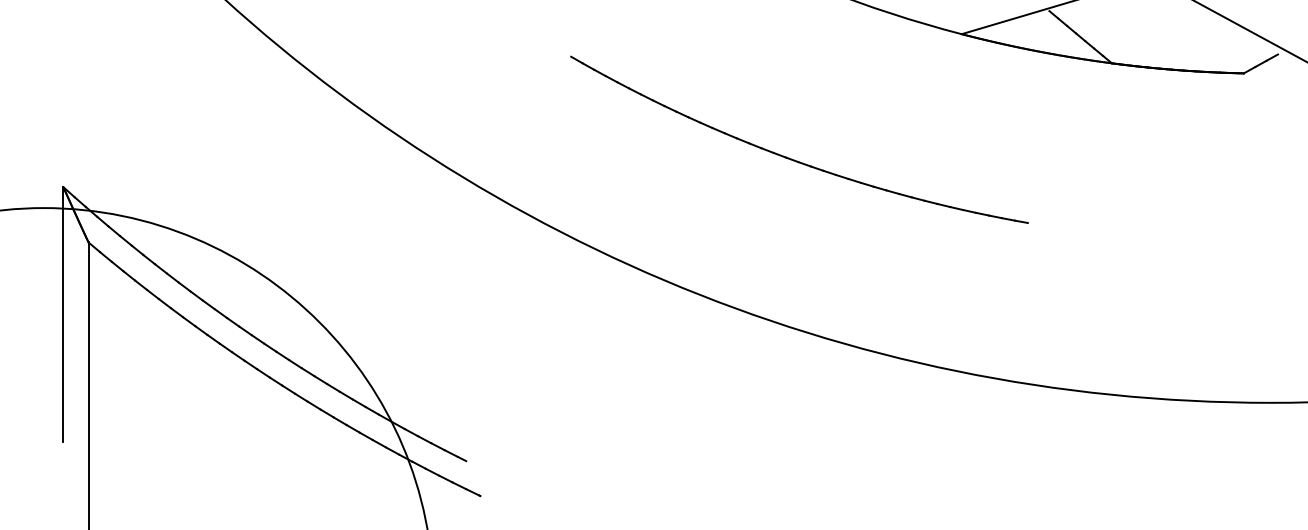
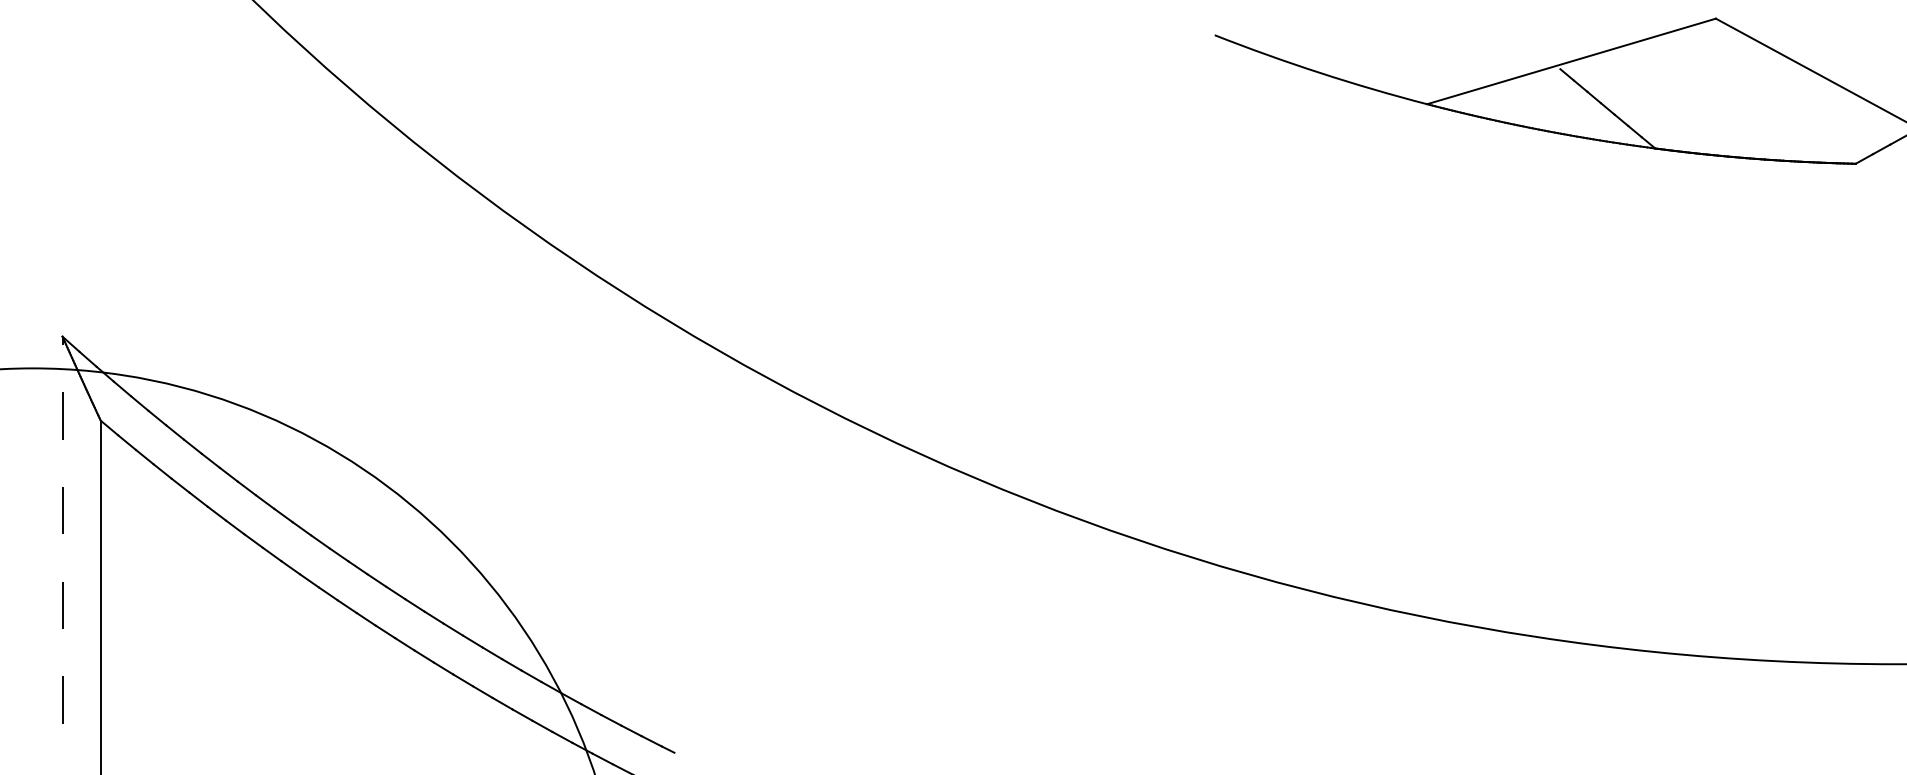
part: (789, 157) -> (1165, 291), removed
line: (63, 314) -> (62, 530), solid -> dashed

